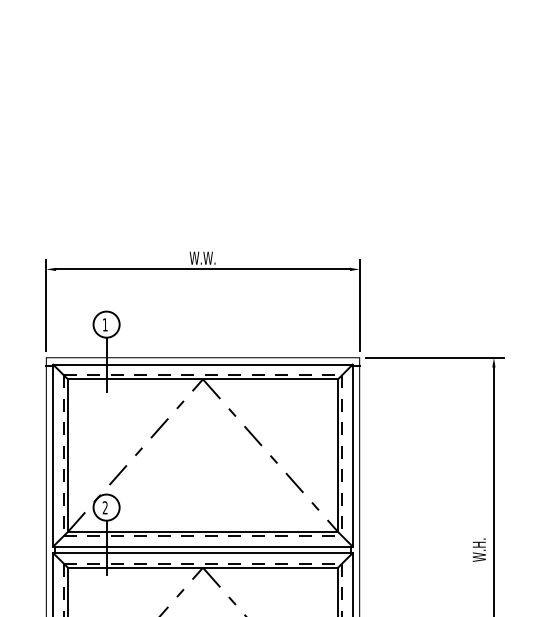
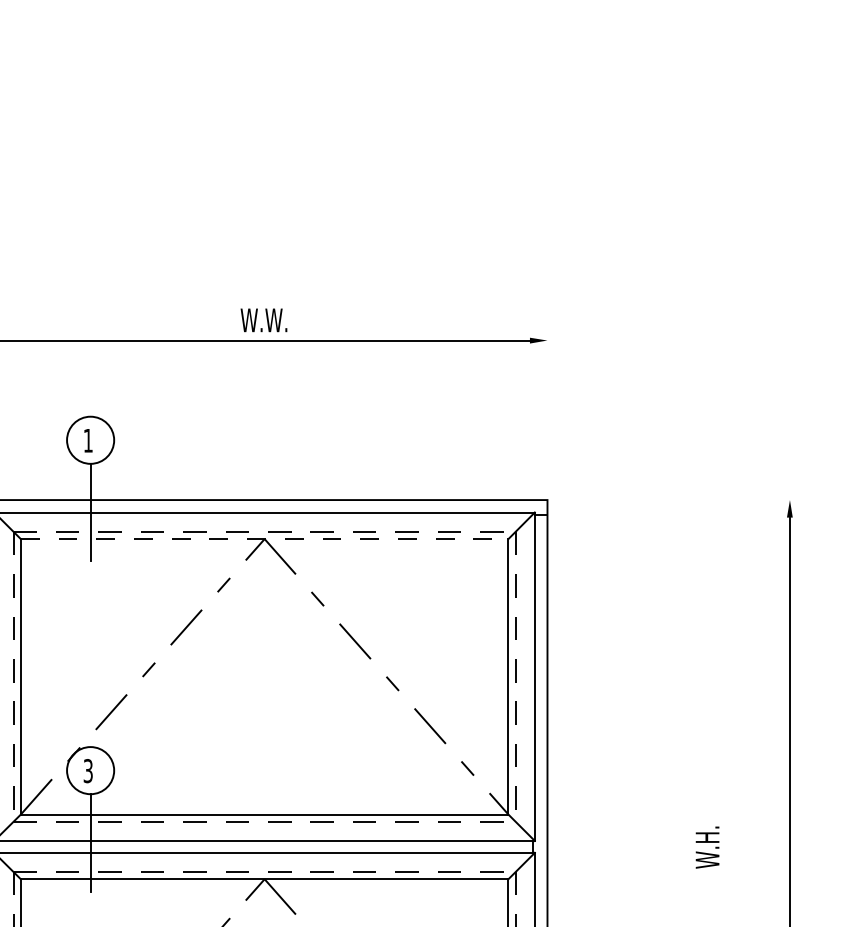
line: (359, 305) -> (547, 405), removed
line: (434, 357) -> (682, 499), removed
line: (203, 379) -> (265, 539), solid -> dashed
text: (104, 507) -> (86, 770), 2 -> 3
text: (478, 549) -> (706, 846), moved

